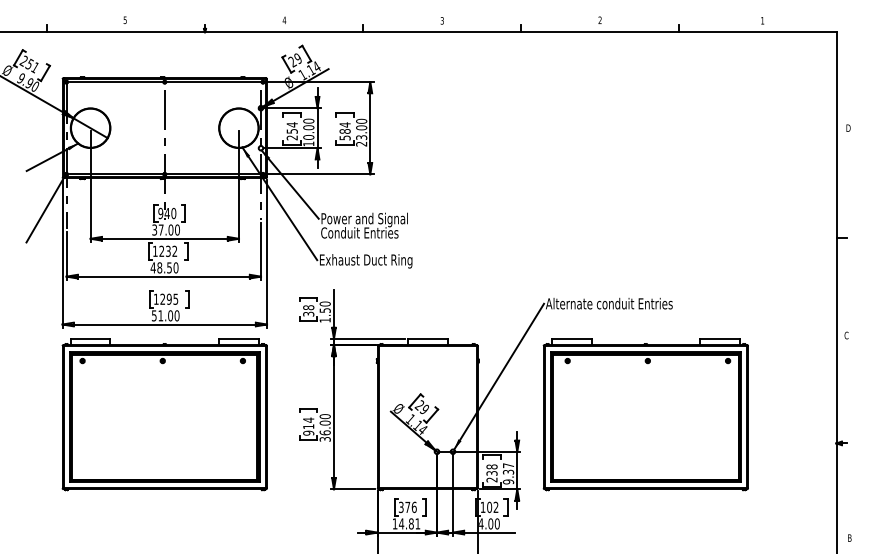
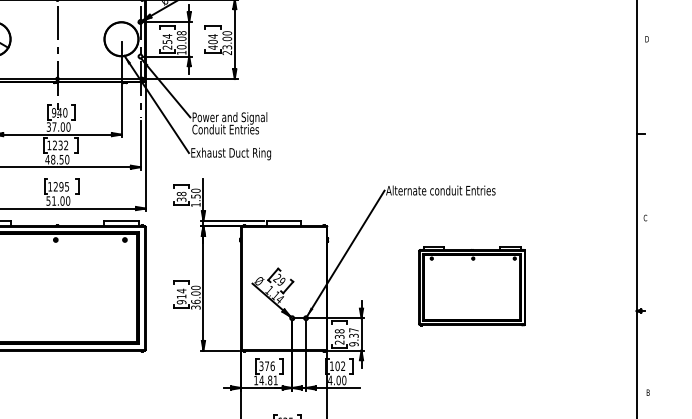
text: (308, 120) -> (181, 32), 10.00 -> 10.08
text: (344, 134) -> (212, 44), 584 -> 404
part: (645, 414) -> (472, 286), size x0.6

